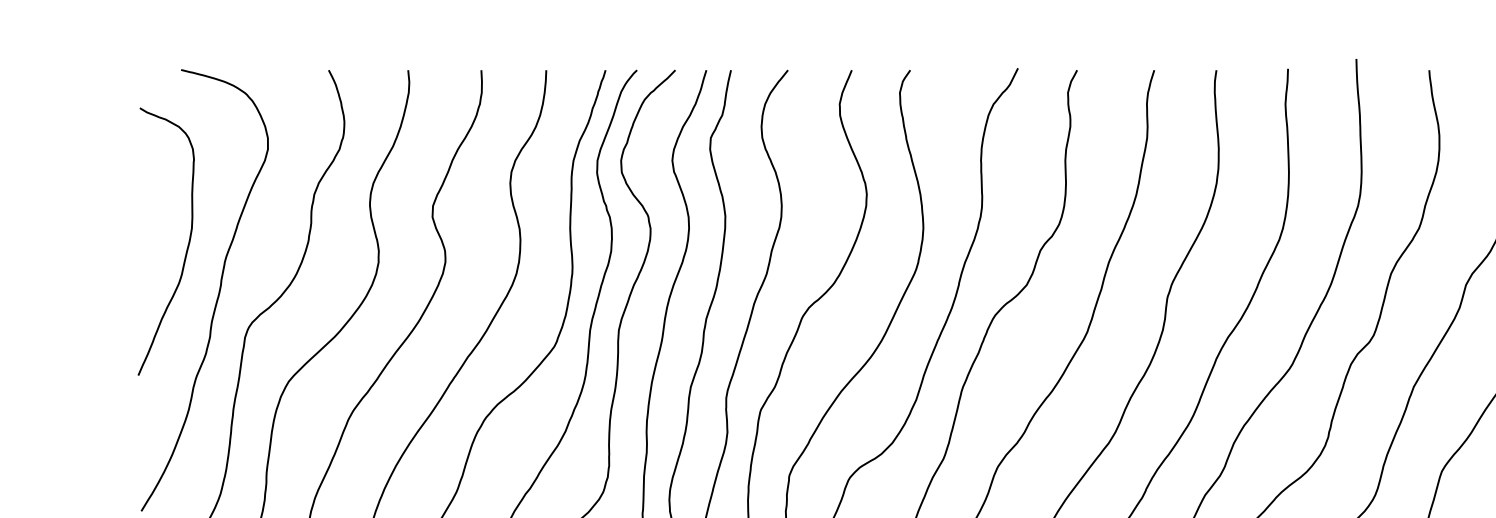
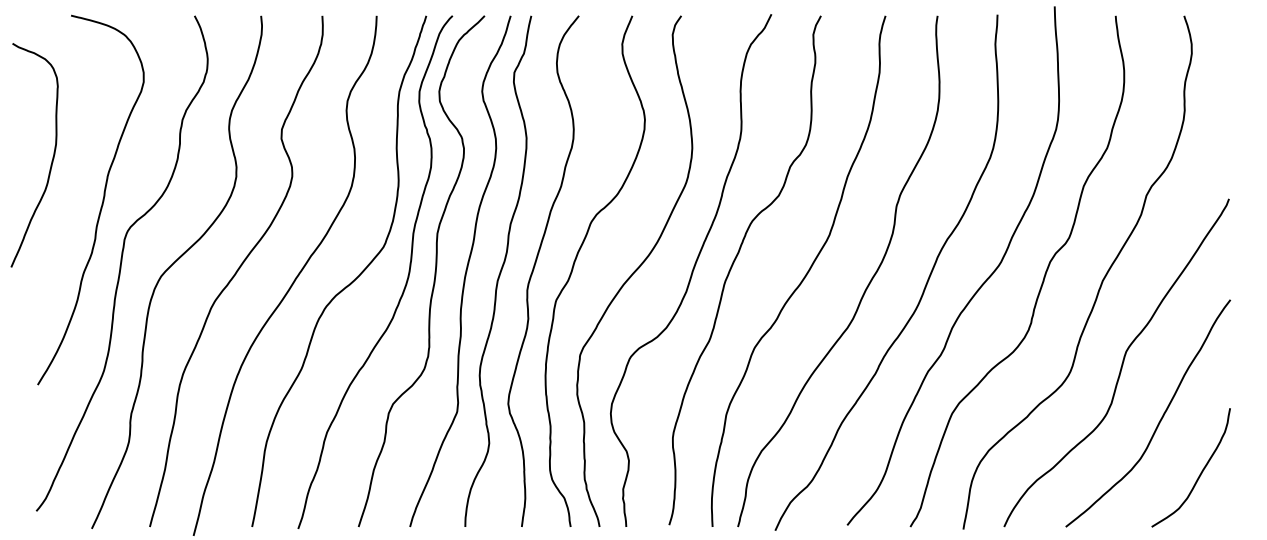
curve: (186, 247) -> (51, 160), moved

